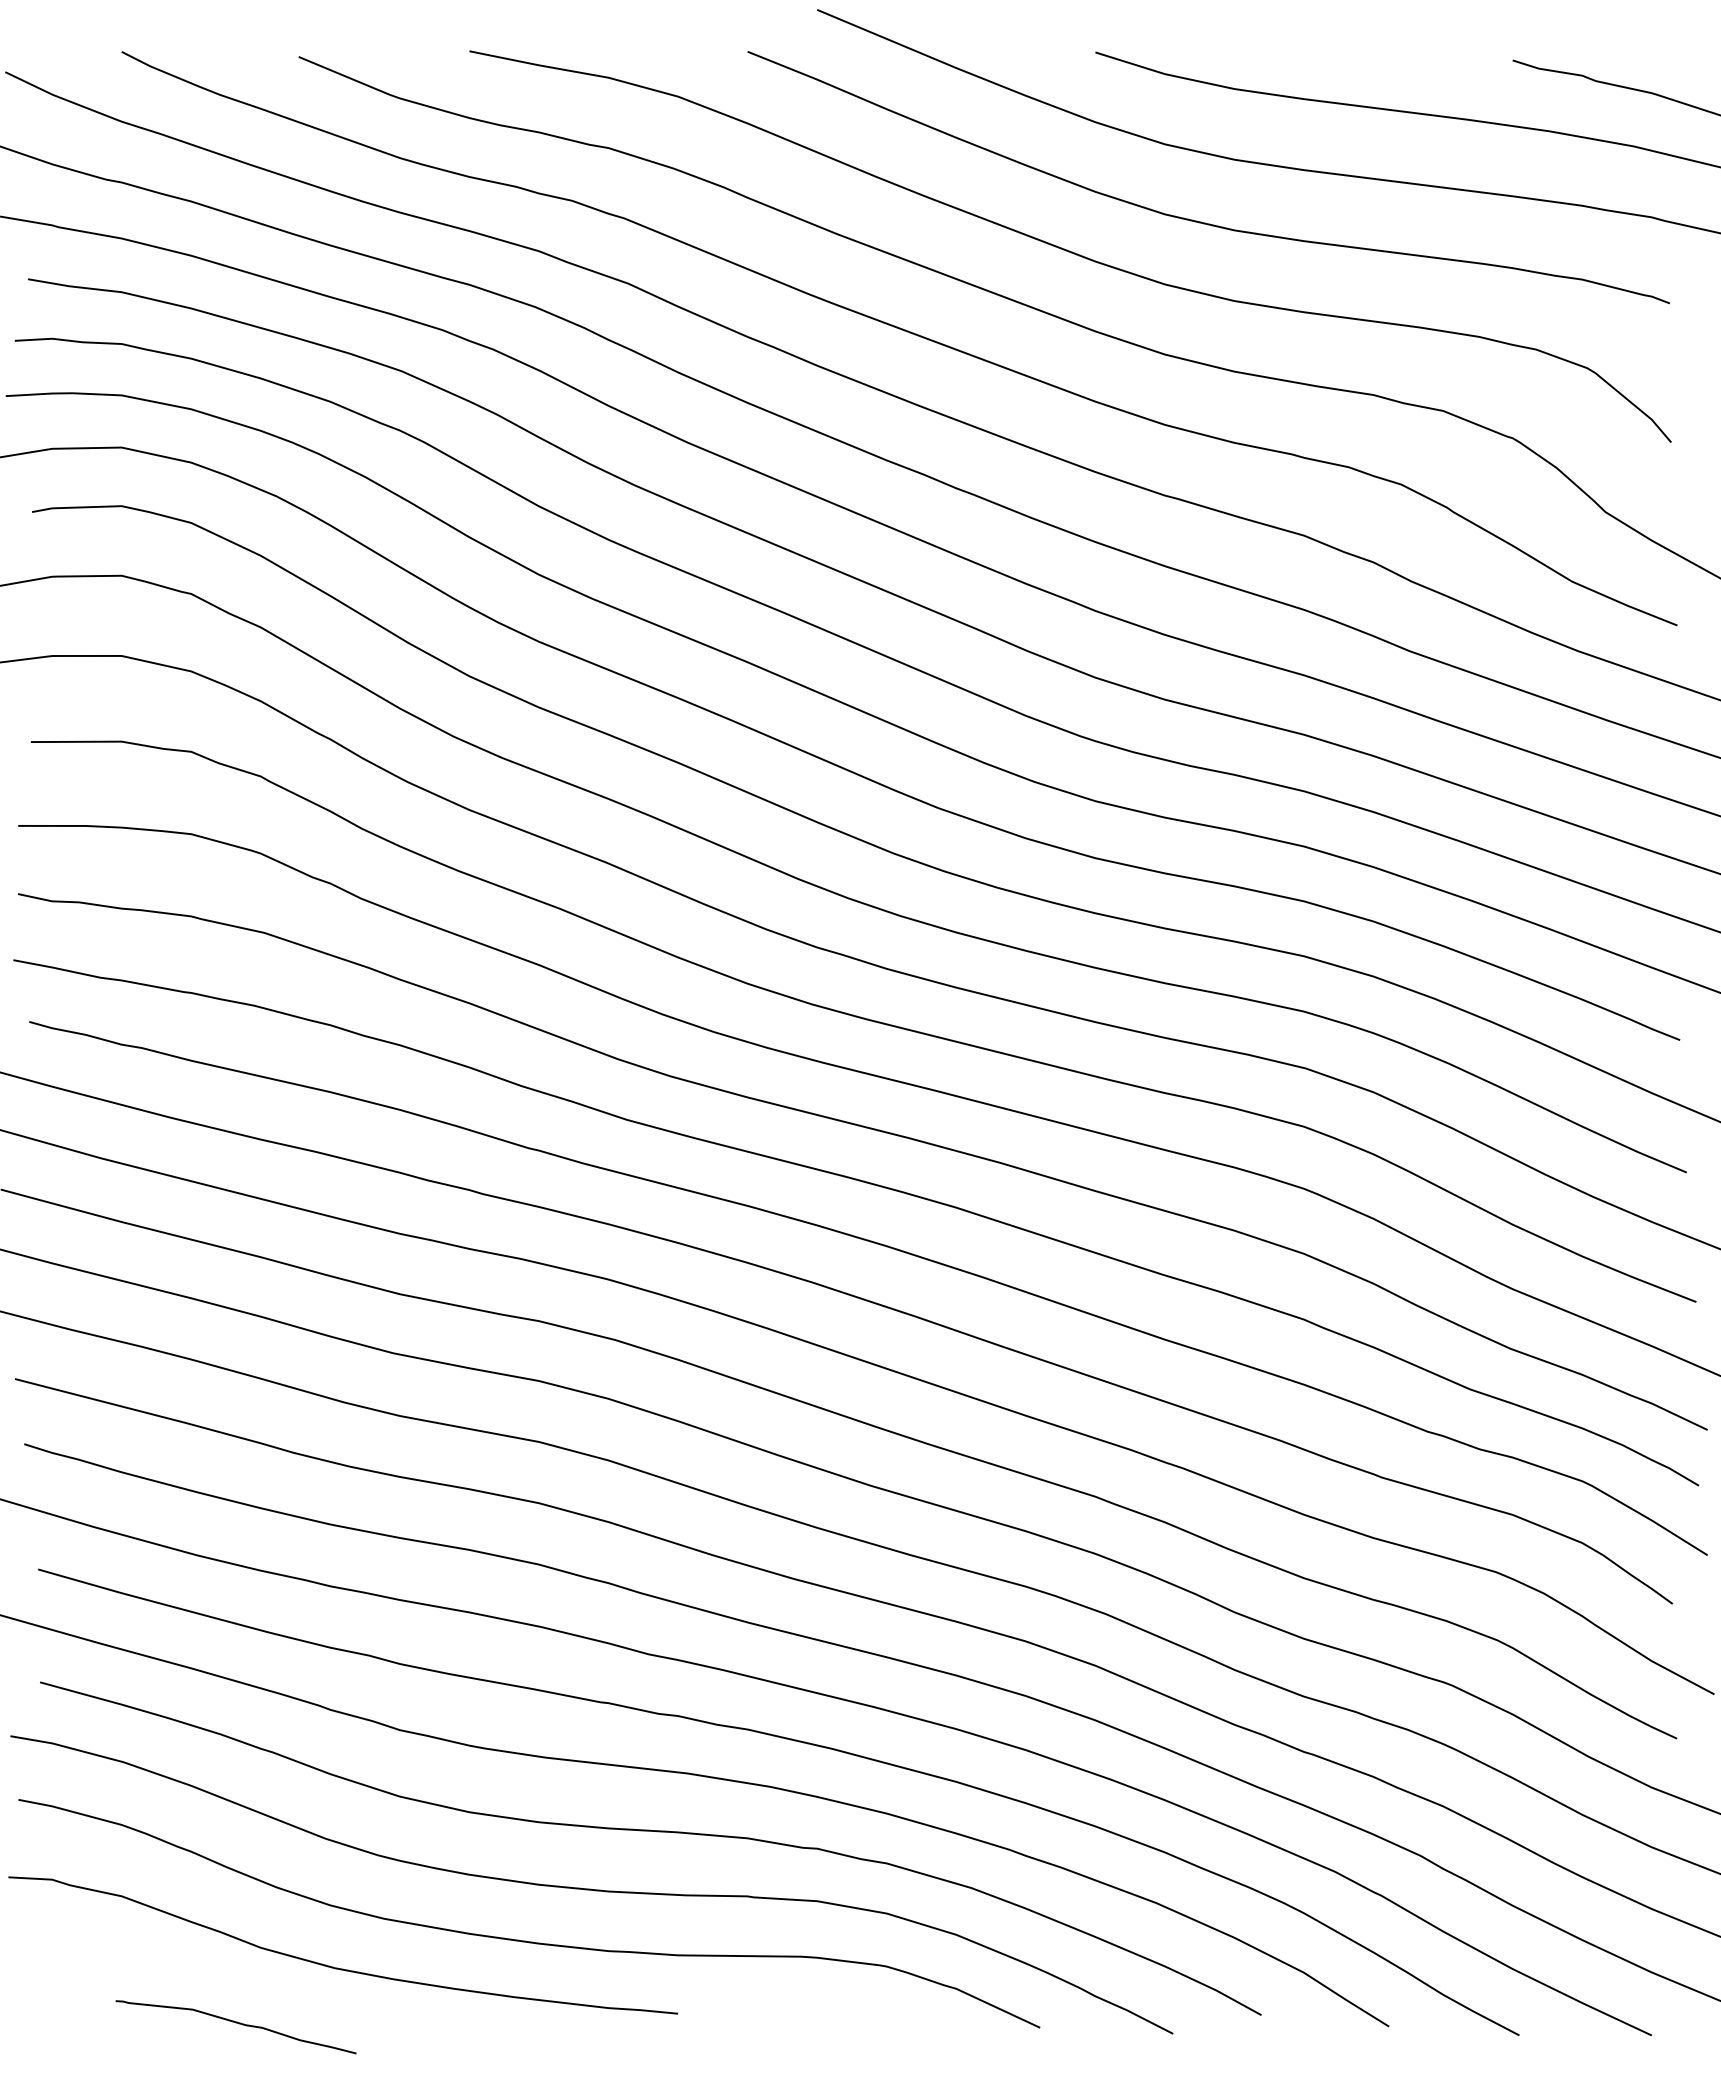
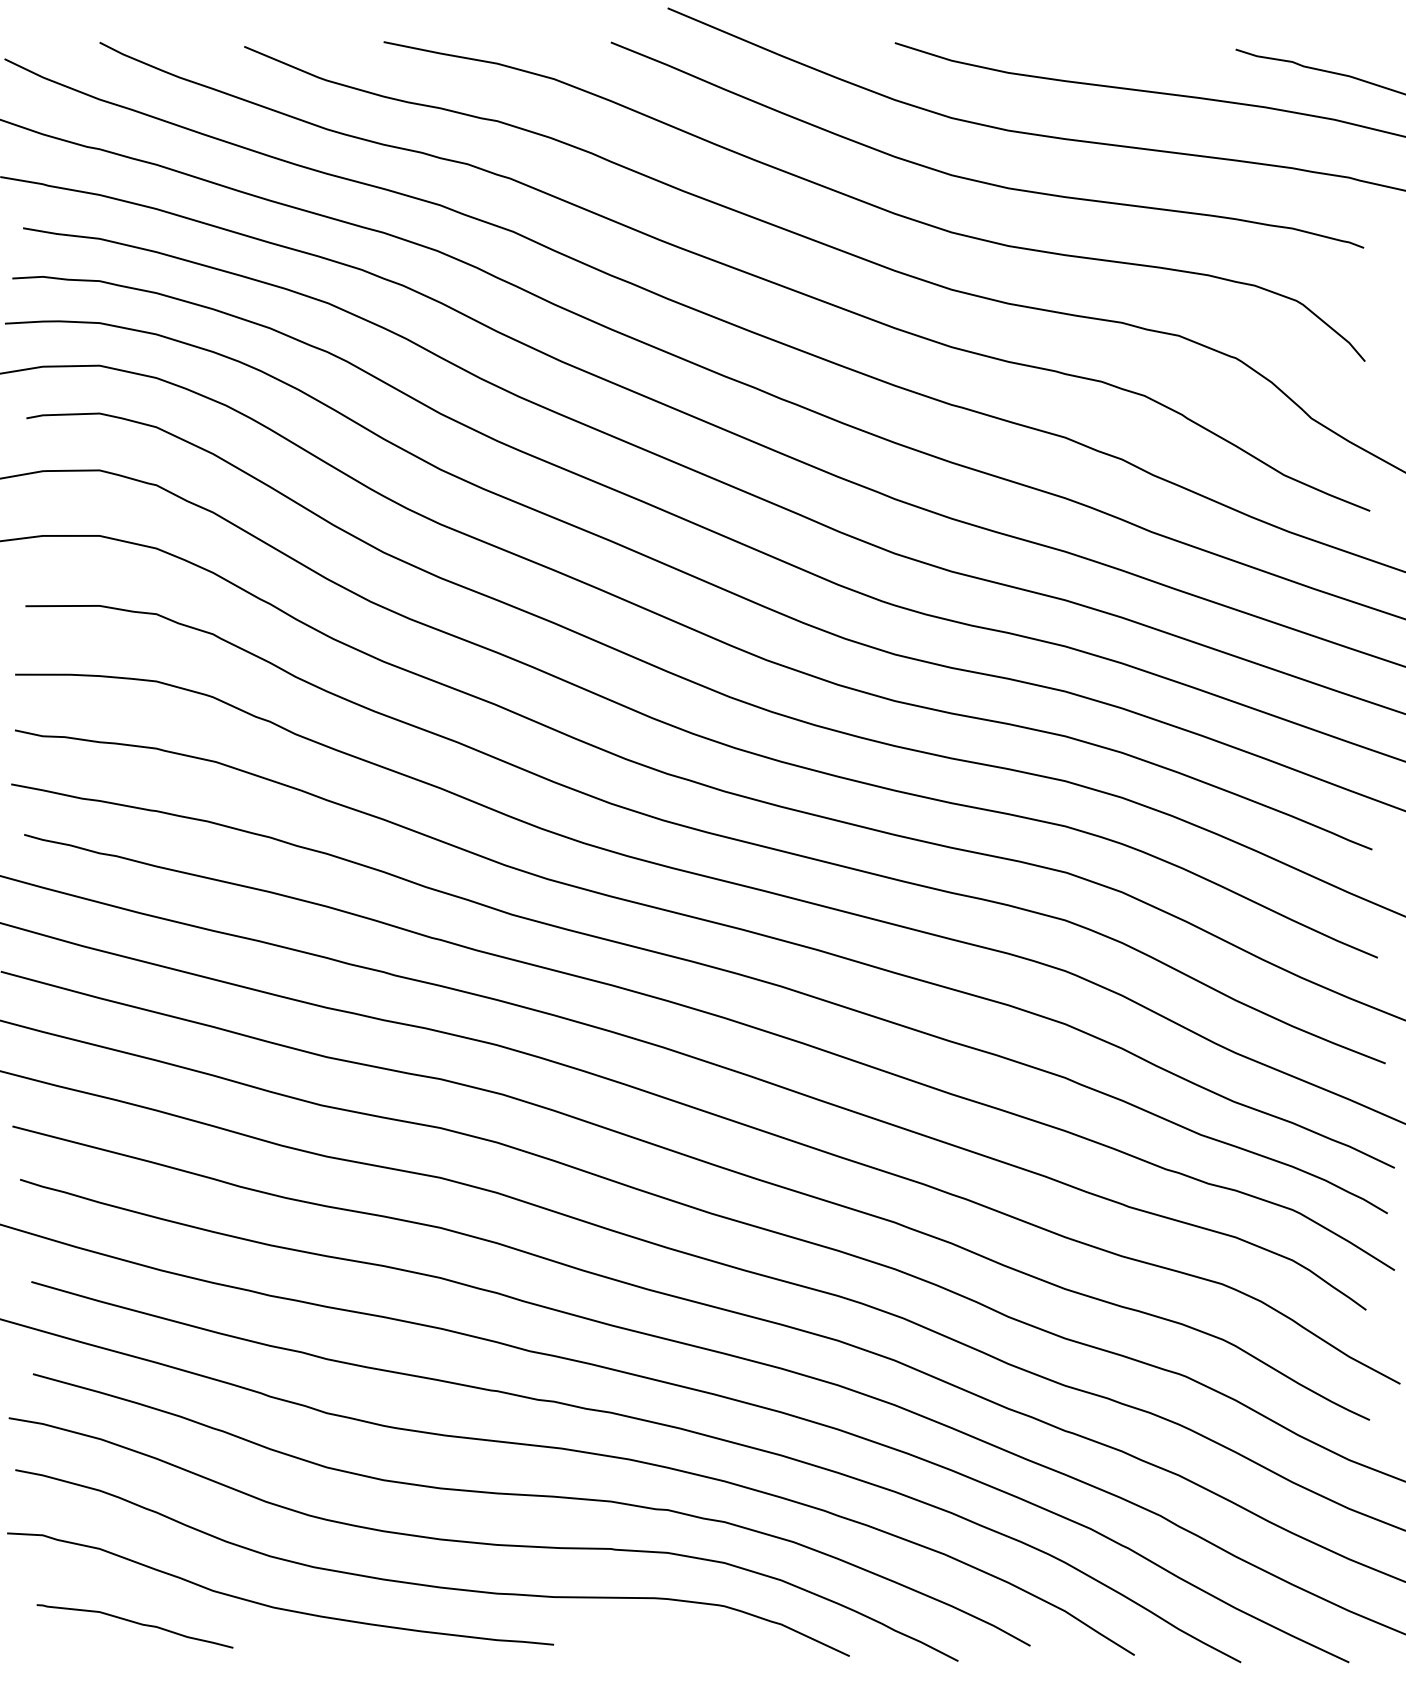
curve: (235, 2023) -> (134, 1623), moved

